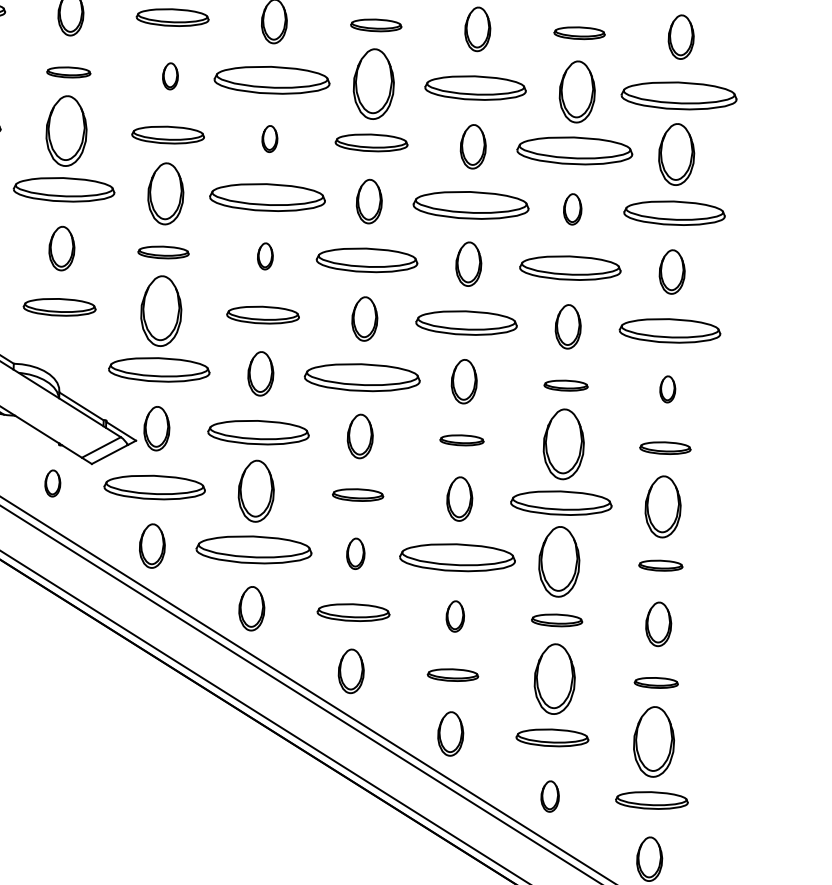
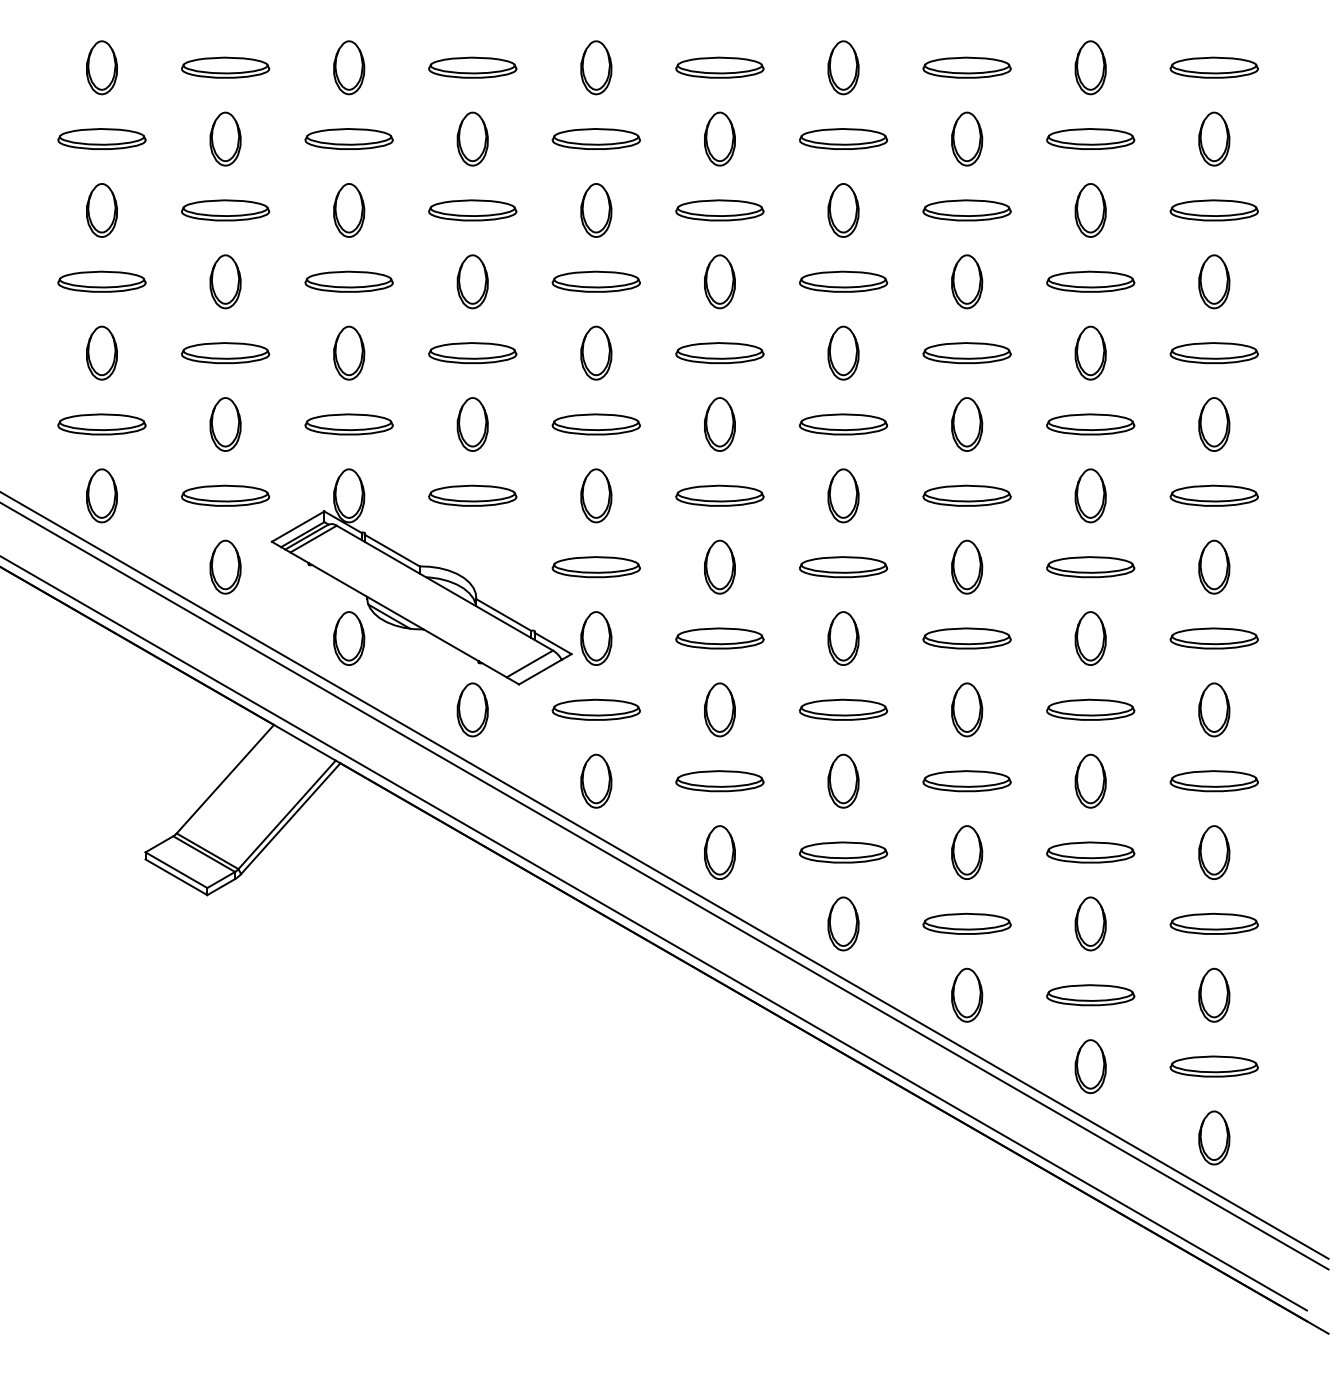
part: (376, 24) -> (843, 138), size x1.43
part: (579, 32) -> (1090, 138), size x1.43
part: (68, 72) -> (472, 210), size x1.67
part: (170, 76) -> (596, 210), size x1.67
part: (271, 80) -> (719, 210), size x0.62
part: (373, 84) -> (843, 210), size x0.62
part: (475, 88) -> (966, 210), size x0.71
part: (577, 92) -> (1090, 210), size x0.71
part: (678, 95) -> (1213, 210), size x0.62
part: (66, 130) -> (472, 281), size x0.62
part: (269, 138) -> (719, 281), size x1.67
part: (574, 150) -> (1090, 281), size x0.62
part: (676, 154) -> (1214, 281), size x0.71
part: (64, 190) -> (472, 353), size x0.71
part: (166, 193) -> (596, 352), size x0.71
part: (267, 197) -> (719, 353), size x0.62
part: (470, 205) -> (966, 353), size x0.62
part: (572, 208) -> (1090, 352), size x1.43
part: (673, 213) -> (1213, 353), size x0.71
part: (162, 252) -> (595, 424), size x1.43
part: (265, 256) -> (719, 424), size x1.67
part: (367, 260) -> (843, 424), size x0.71
part: (570, 268) -> (1090, 424), size x0.71
part: (161, 310) -> (596, 495), size x0.62
part: (466, 322) -> (966, 495), size x0.71
part: (669, 330) -> (1213, 495), size x0.71
part: (158, 370) -> (595, 567), size x0.71
part: (362, 378) -> (843, 567), size x0.62
part: (565, 385) -> (1090, 567), size x1.67
part: (667, 388) -> (1214, 566), size x1.67
part: (258, 432) -> (719, 638), size x0.71
part: (461, 440) -> (966, 638), size x1.67
part: (563, 444) -> (1090, 638), size x0.62
part: (664, 448) -> (1213, 638), size x1.43
part: (52, 483) -> (472, 709), size x1.67
part: (153, 487) -> (595, 709), size x0.71
part: (256, 490) -> (719, 709), size x0.71
part: (358, 494) -> (843, 709), size x1.43
part: (561, 502) -> (1090, 709), size x0.71
part: (663, 506) -> (1214, 709), size x0.71
part: (253, 550) -> (719, 781), size x0.62
part: (355, 553) -> (843, 780), size x1.43
part: (457, 558) -> (966, 781), size x0.62
part: (559, 561) -> (1090, 780), size x0.62
part: (660, 565) -> (1213, 781), size x1.67
part: (455, 616) -> (967, 852), size x1.43
part: (556, 620) -> (1090, 852), size x1.43
part: (452, 674) -> (966, 923), size x1.43
part: (554, 678) -> (1090, 923), size x0.62
part: (655, 682) -> (1213, 923), size x1.67
part: (654, 741) -> (1214, 994), size x0.62
part: (550, 796) -> (1090, 1066), size x1.43

